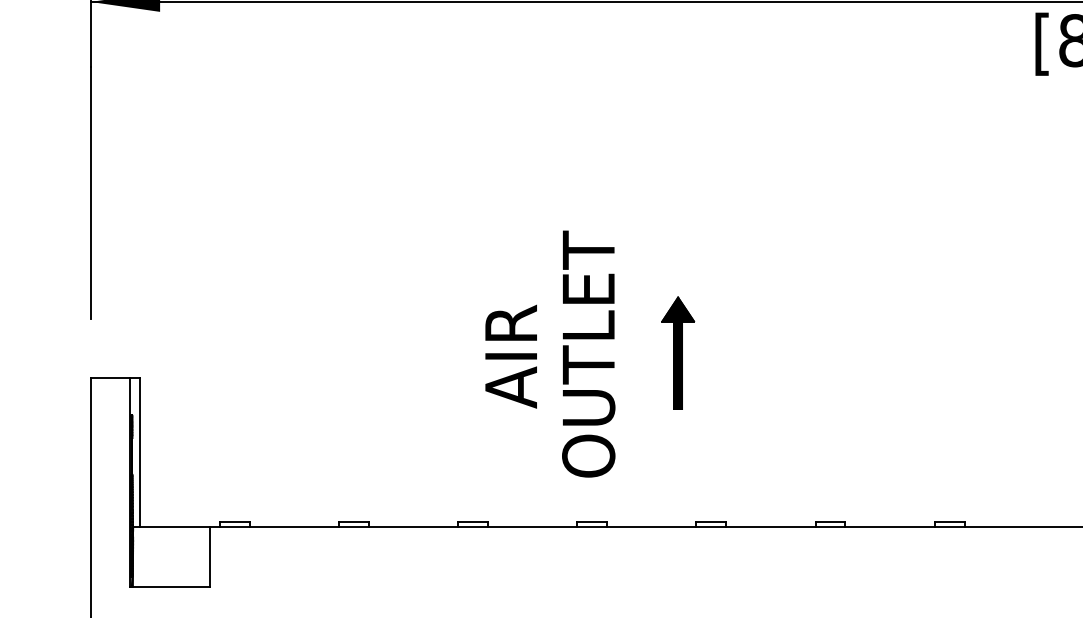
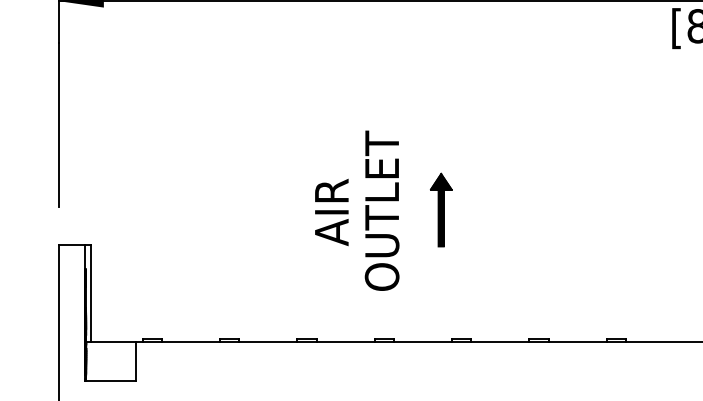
part: (677, 352) -> (440, 209), moved
text: (550, 353) -> (357, 210), moved

